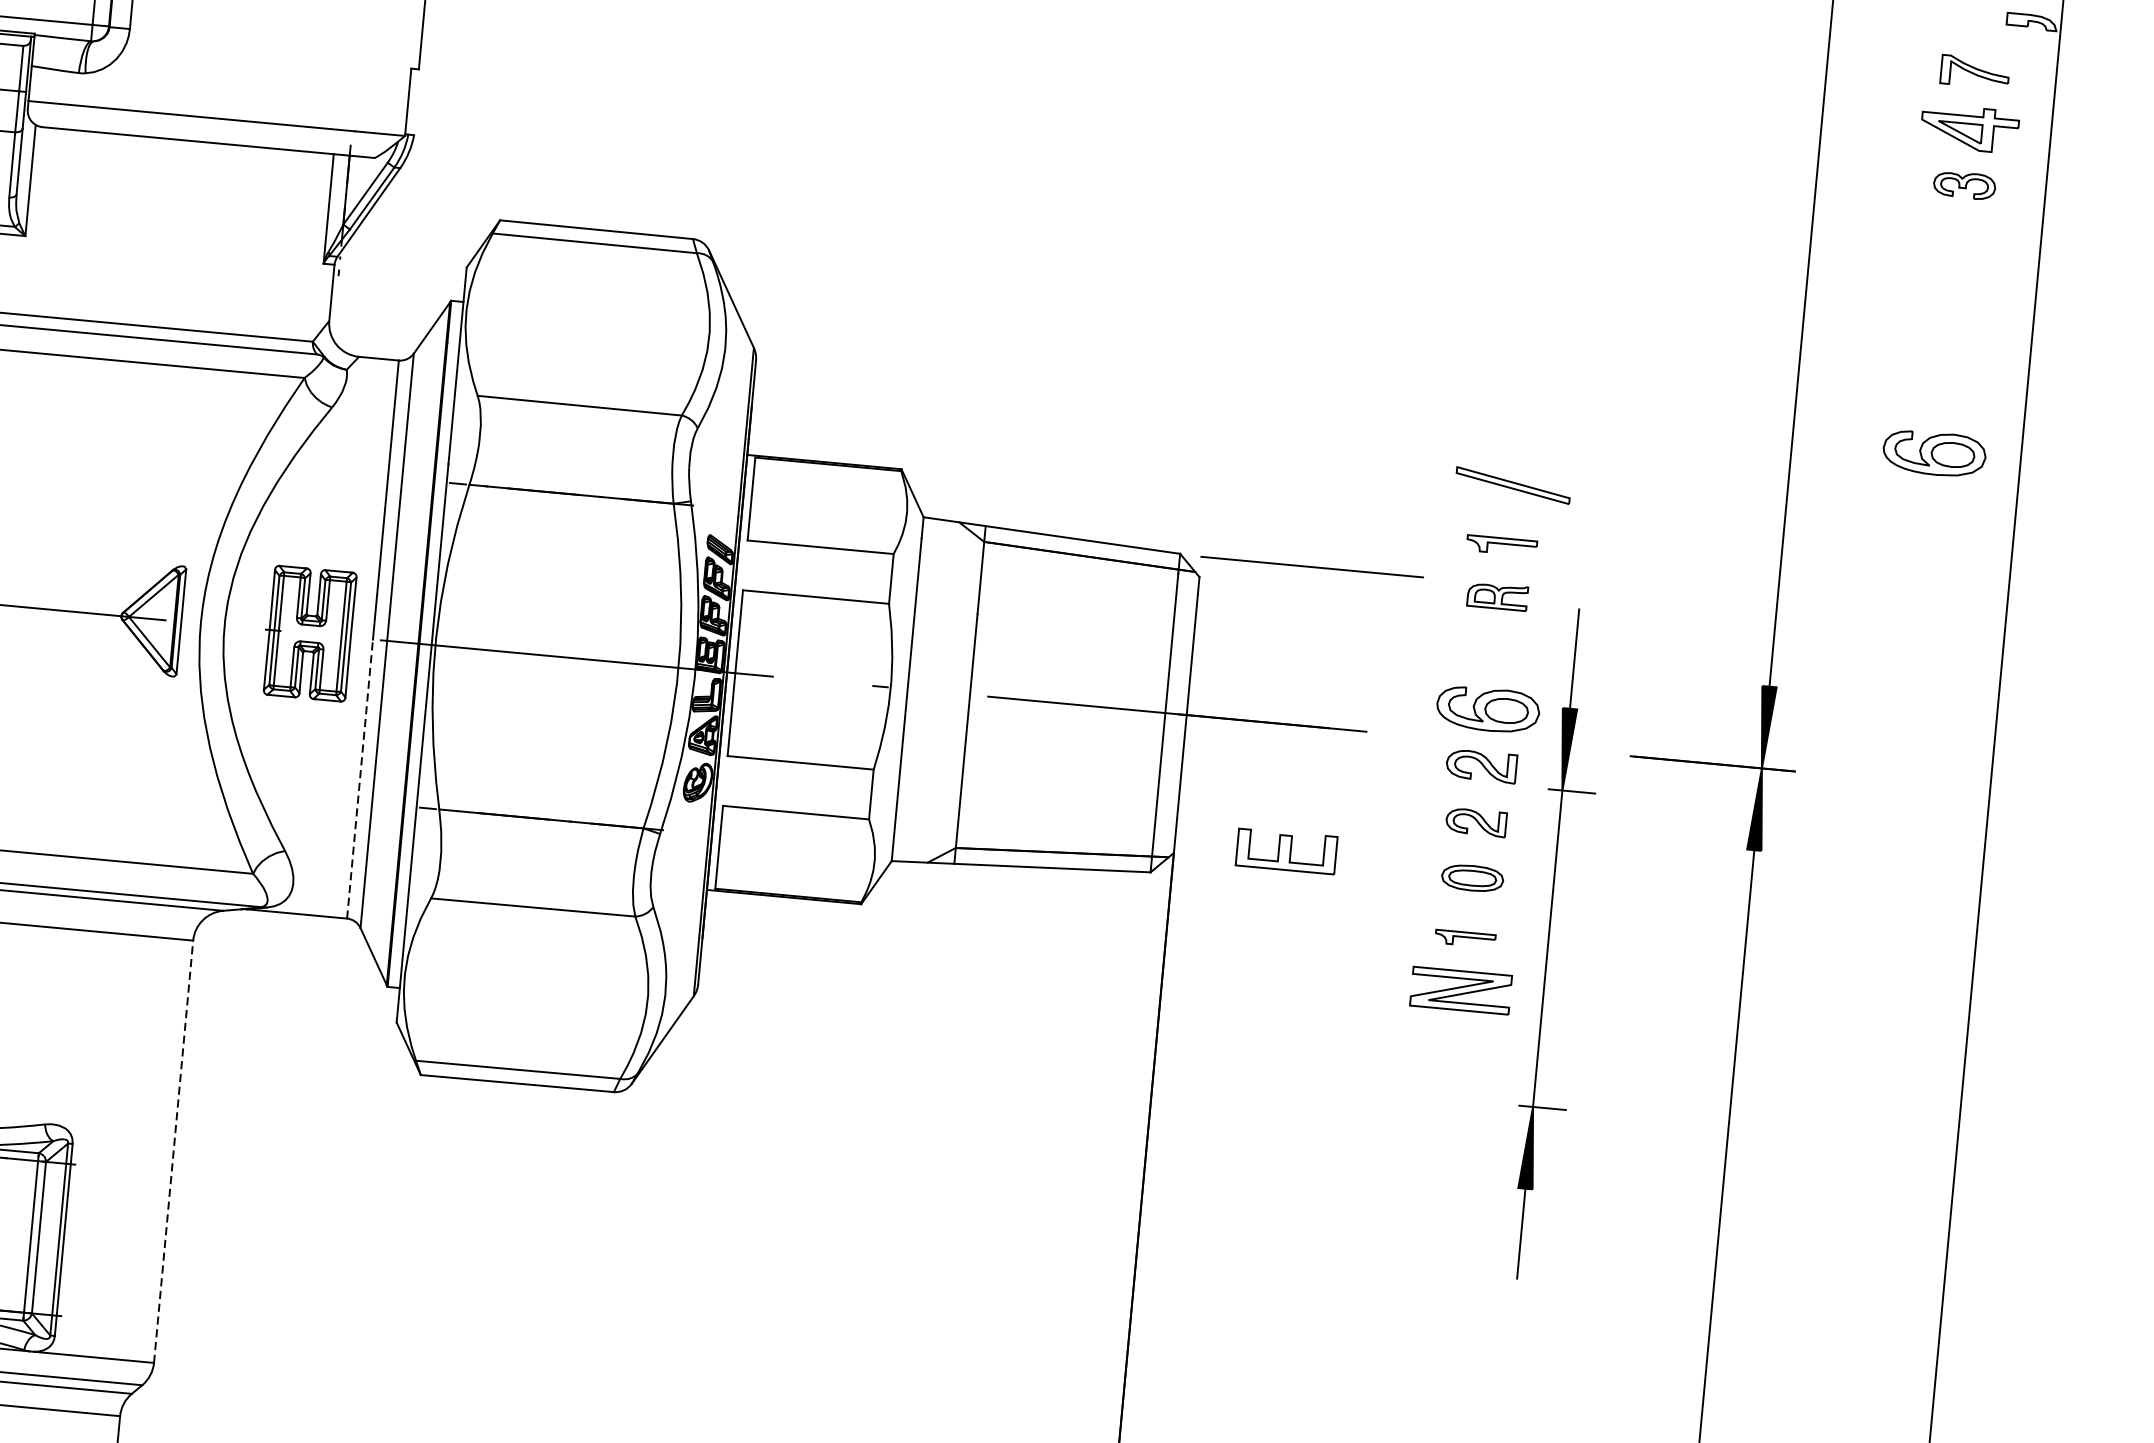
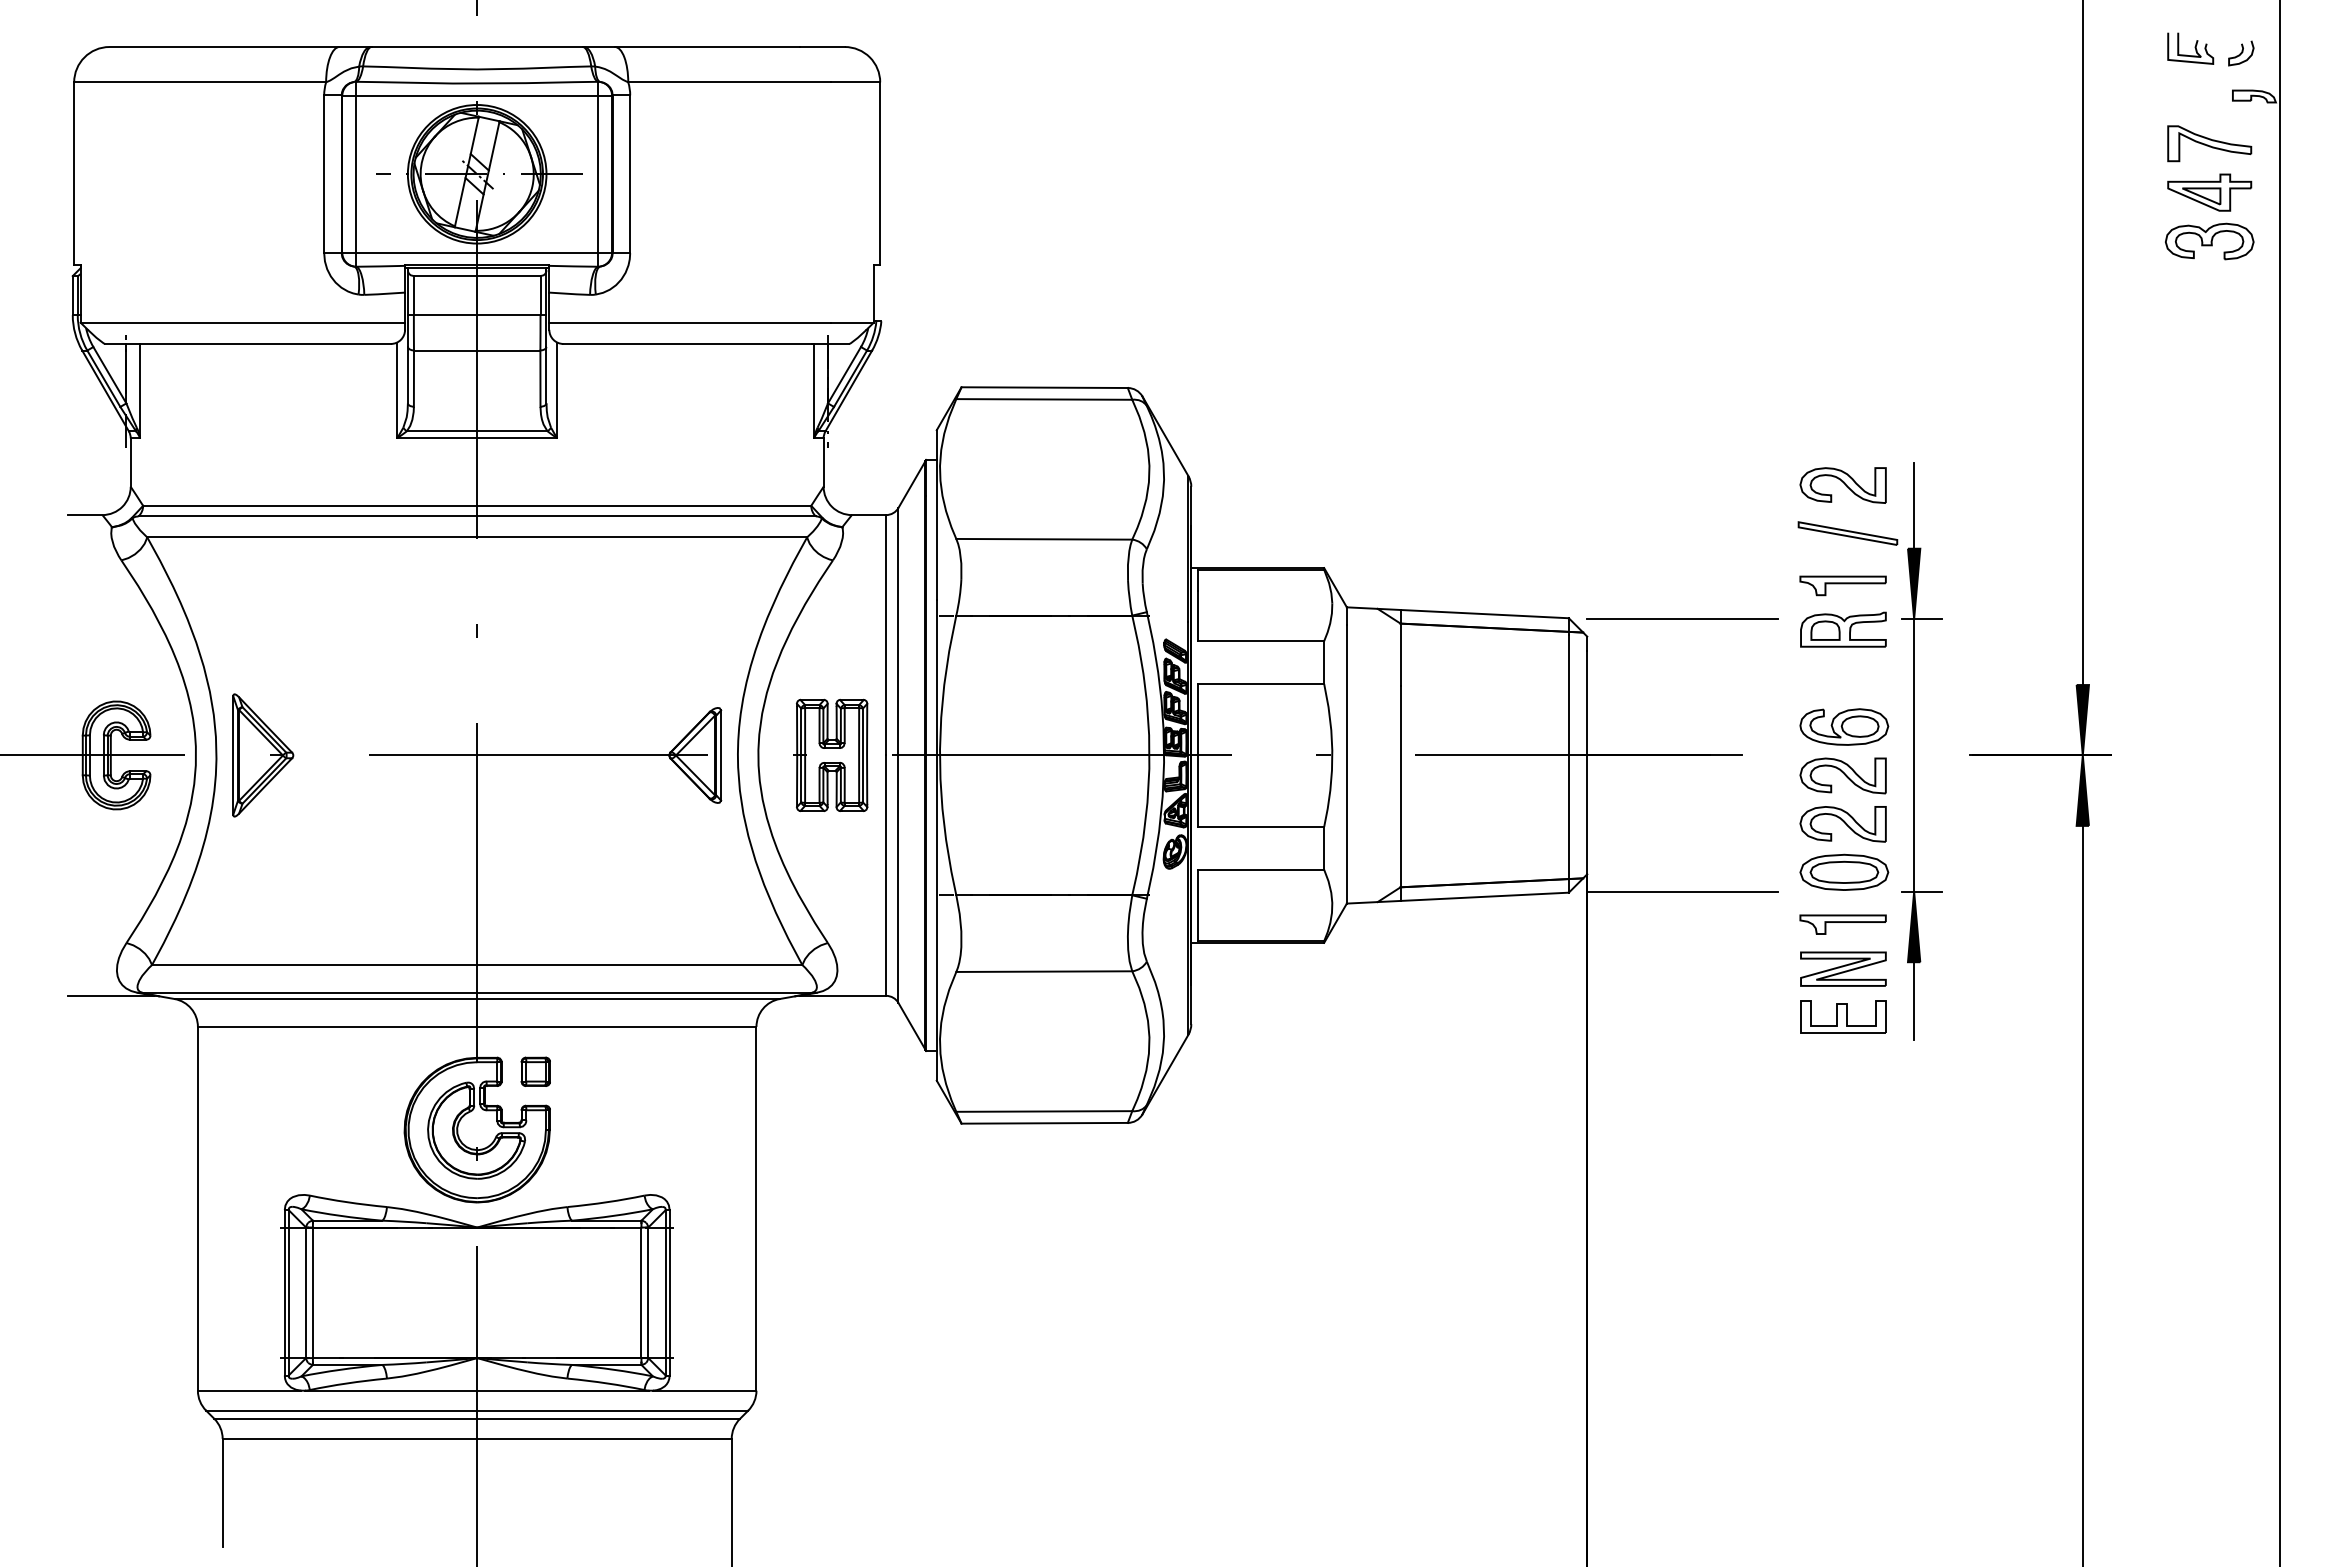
part: (1974, 71) -> (2209, 143), size x1.43
part: (1964, 185) -> (2209, 241), size x1.67
part: (1512, 429) -> (1842, 485), added
part: (1934, 453) -> (2205, 472), removed
part: (1501, 545) -> (1842, 585), size x1.43
part: (1497, 596) -> (1843, 629), size x1.67
part: (1480, 765) -> (1842, 775), size x1.43
line: (360, 778) -> (886, 875), dashed -> solid
part: (1475, 822) -> (1842, 824), size x1.67
part: (1286, 850) -> (1843, 1016), moved
part: (1472, 877) -> (1844, 871), size x1.67
line: (1282, 883) -> (1682, 891), added
part: (1464, 938) -> (1842, 924), size x1.67
part: (1548, 944) -> (1914, 751), moved
line: (173, 1151) -> (756, 1208), dashed -> solid

